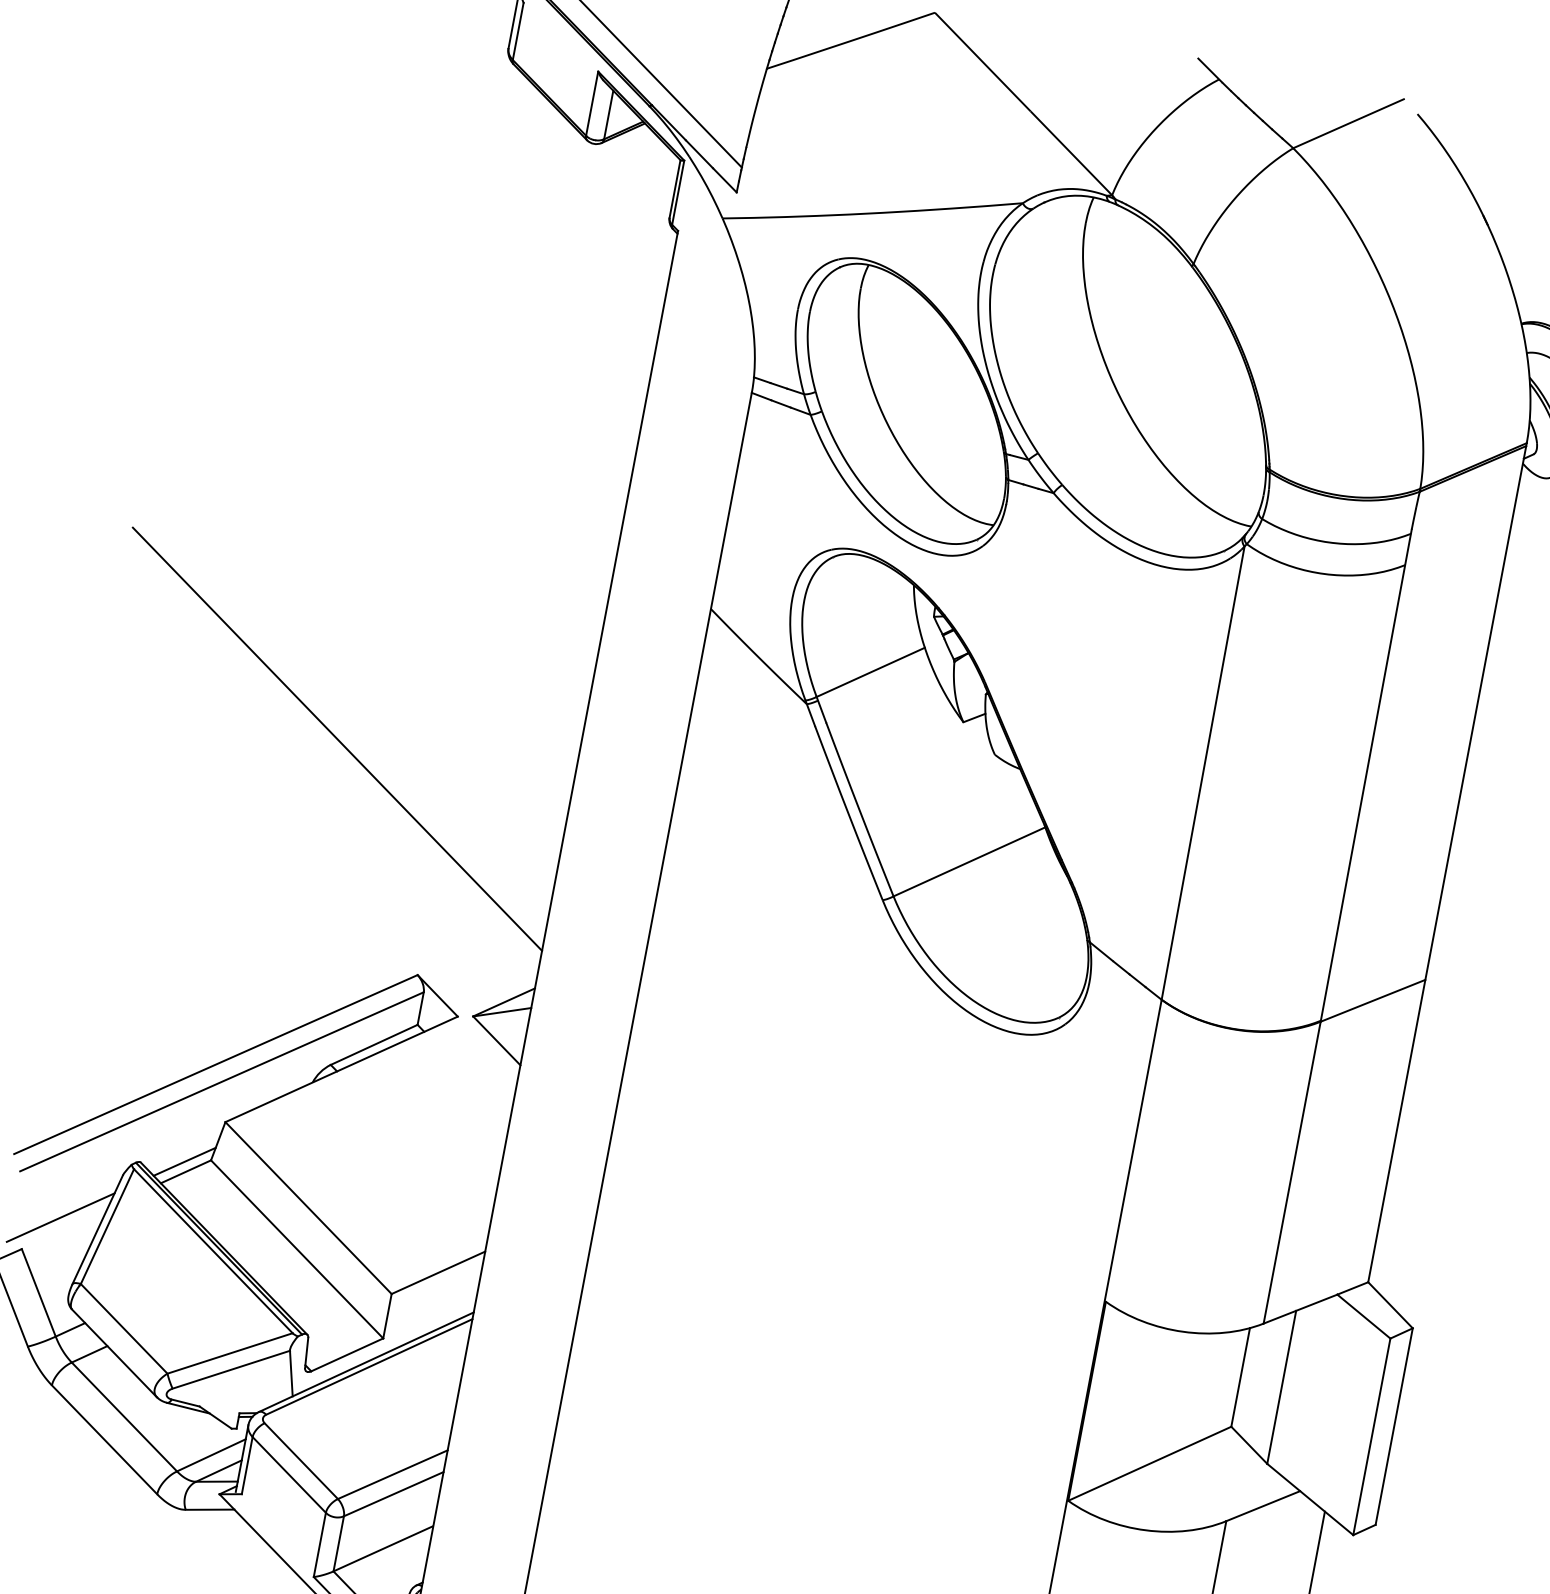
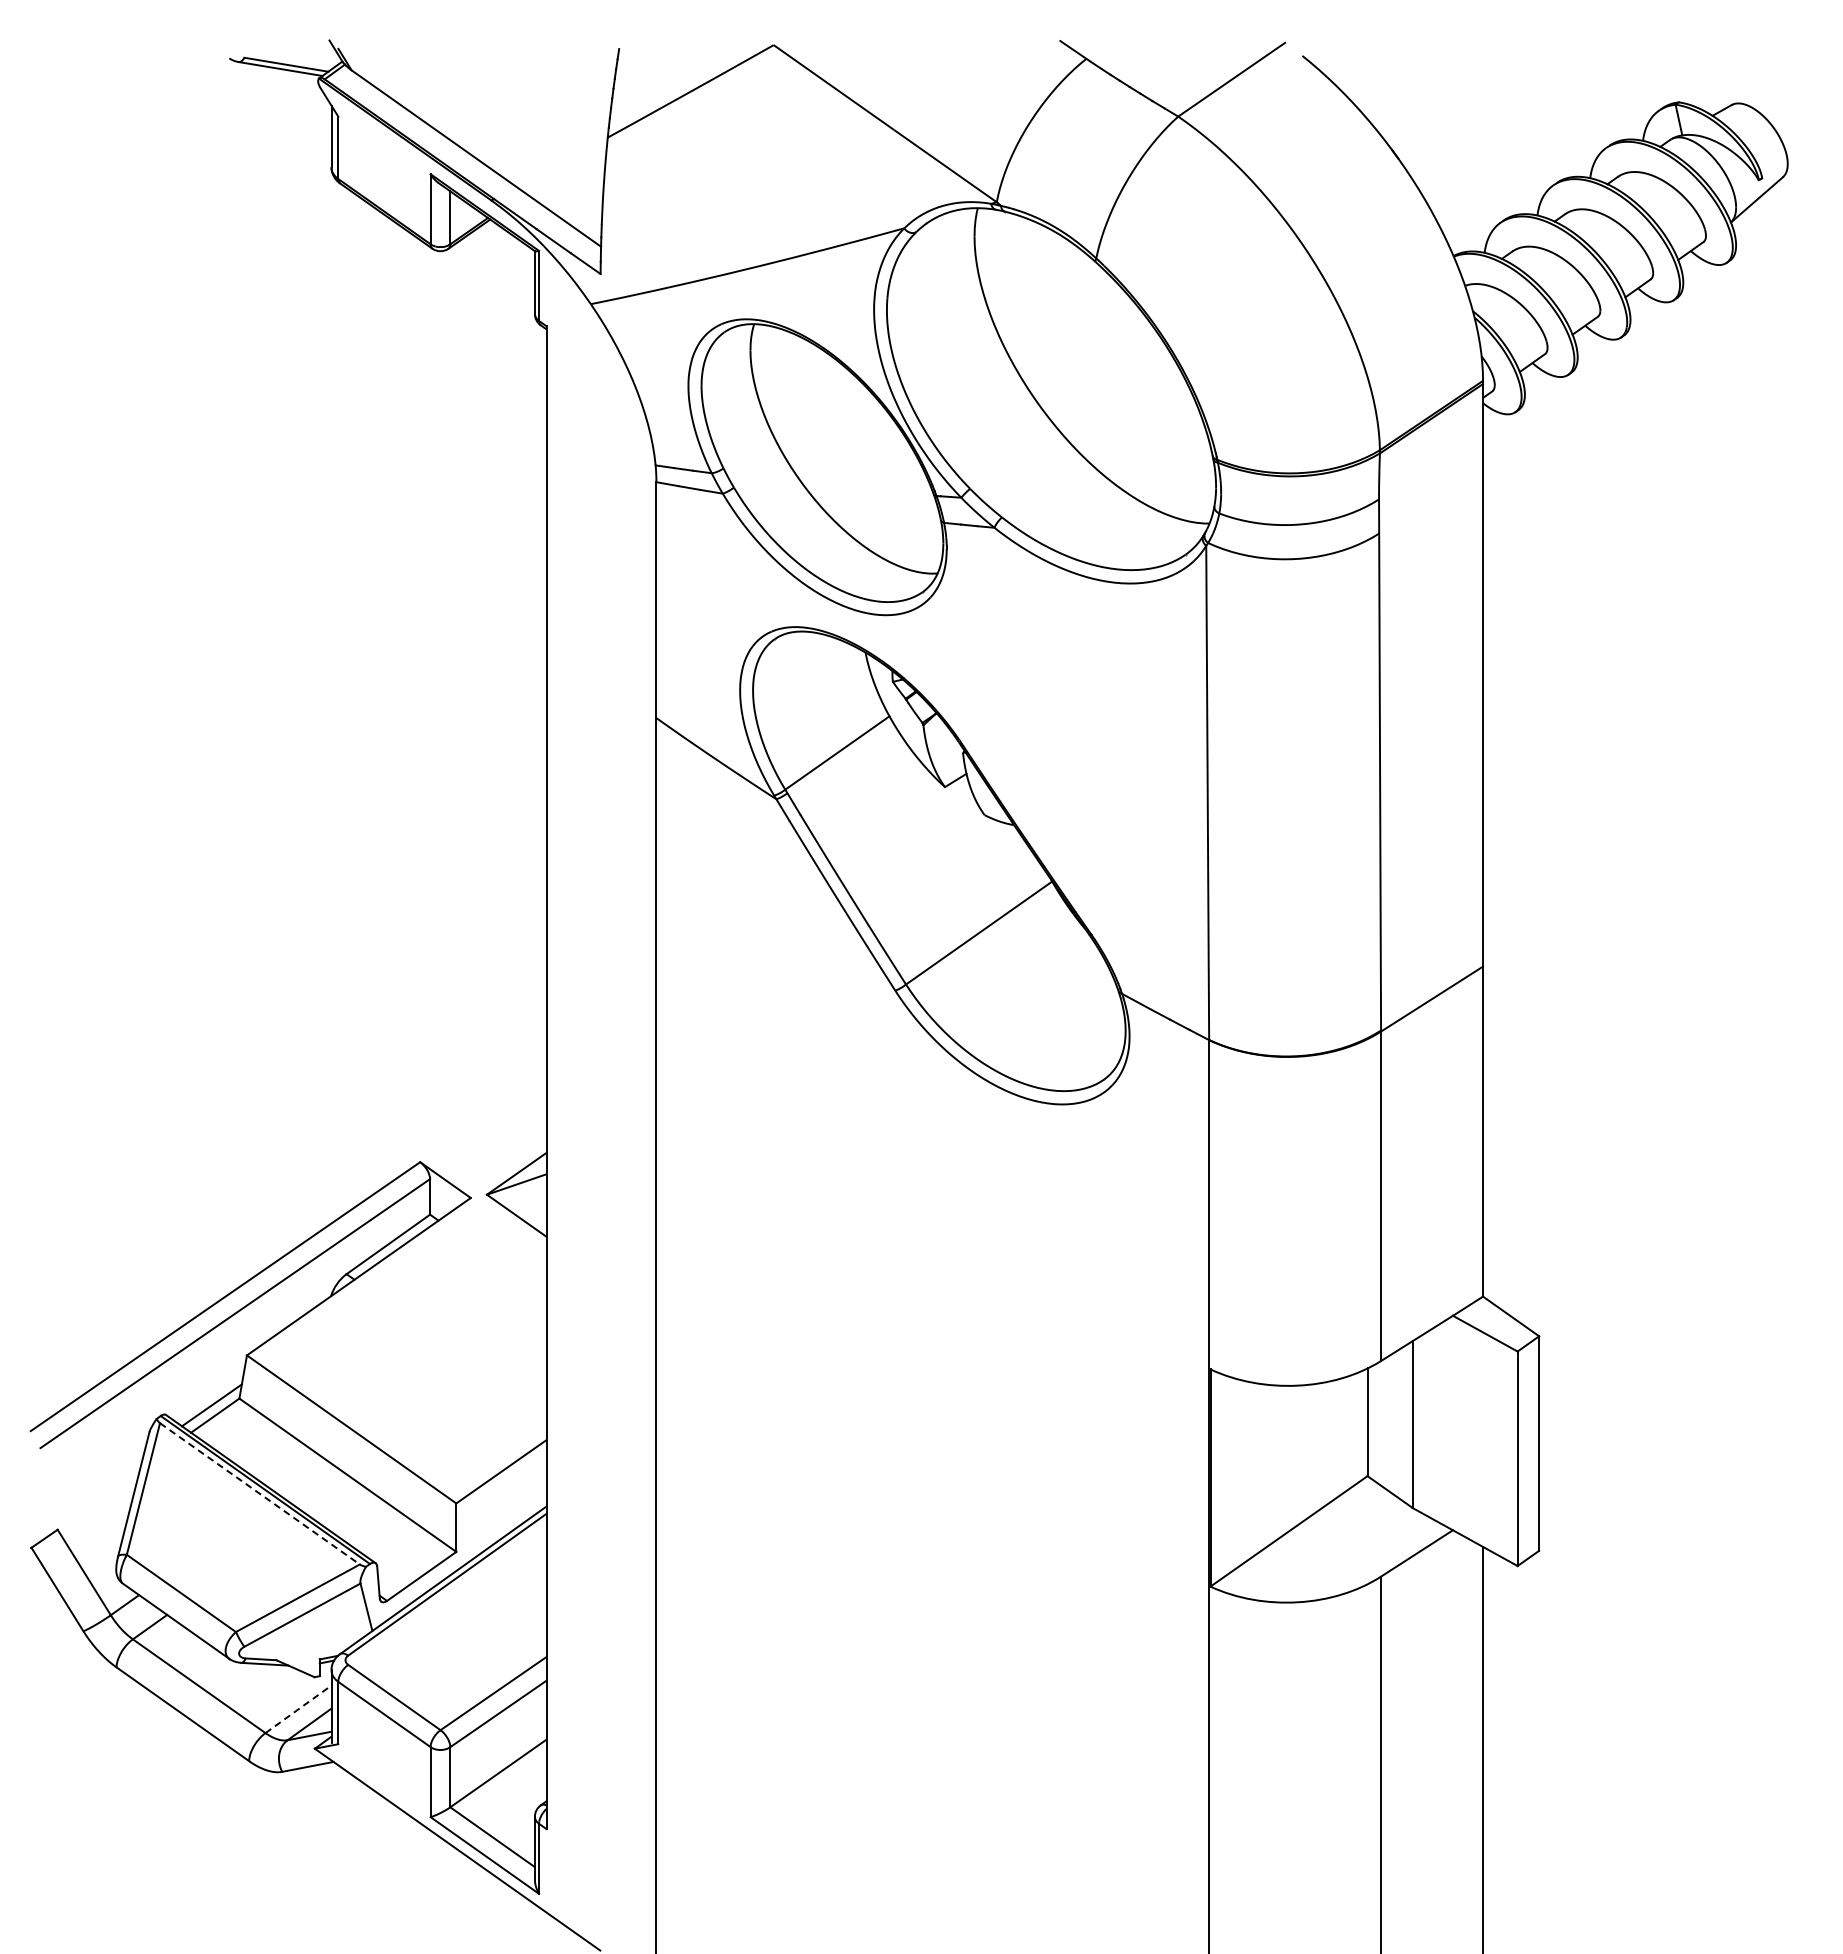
line: (337, 739) -> (288, 929), removed
line: (60, 1217) -> (92, 1488), removed
line: (213, 1251) -> (260, 1494), solid -> dashed
line: (211, 1455) -> (298, 1709), solid -> dashed

